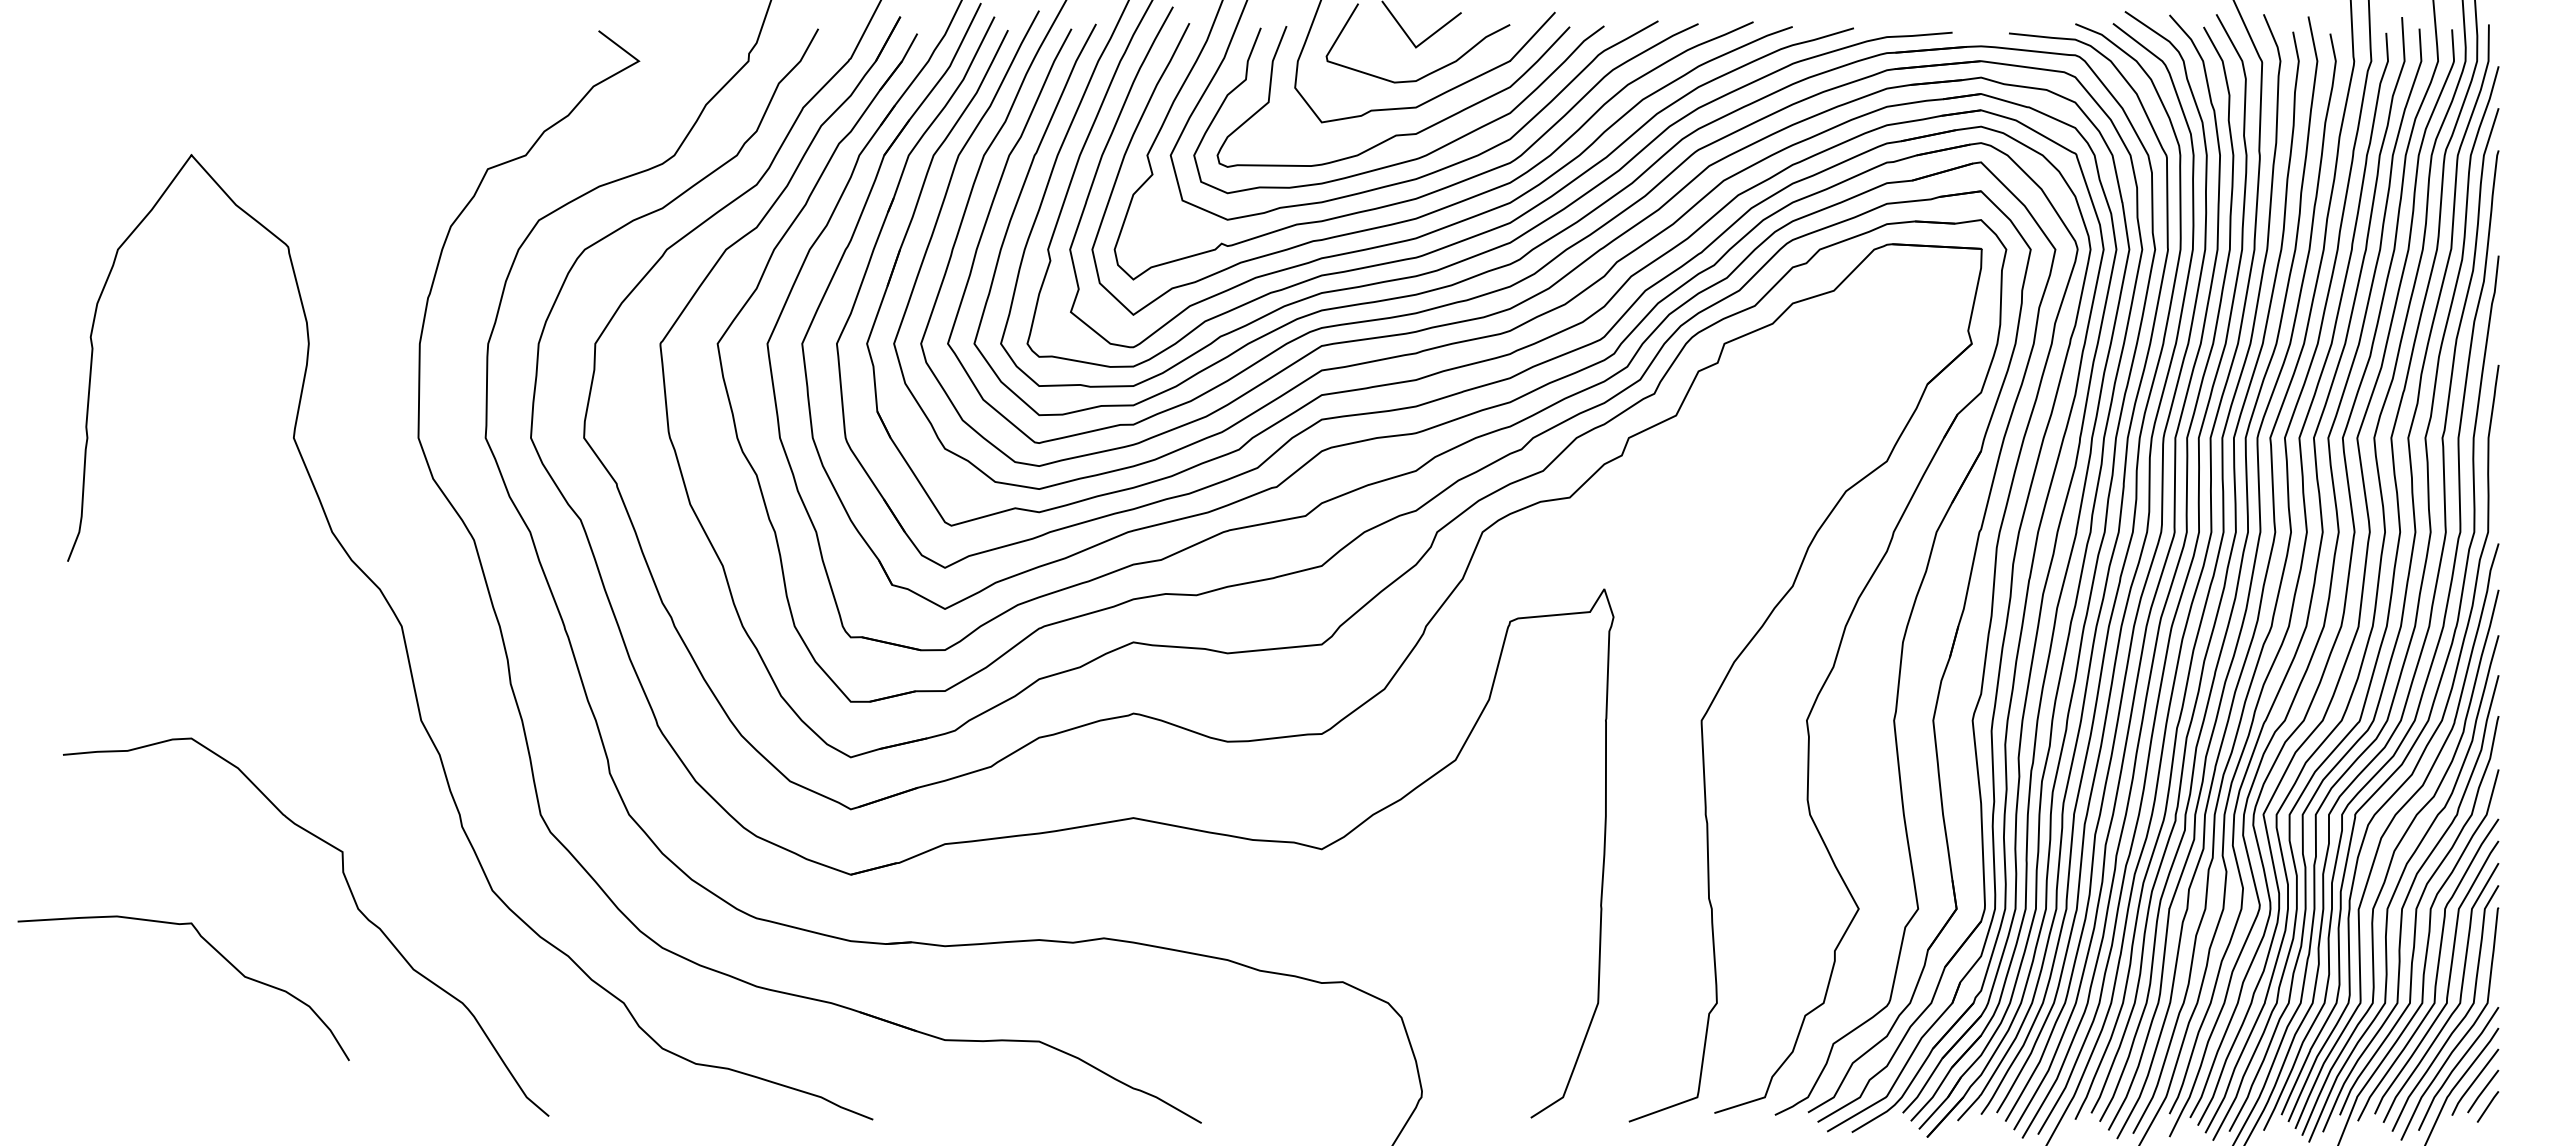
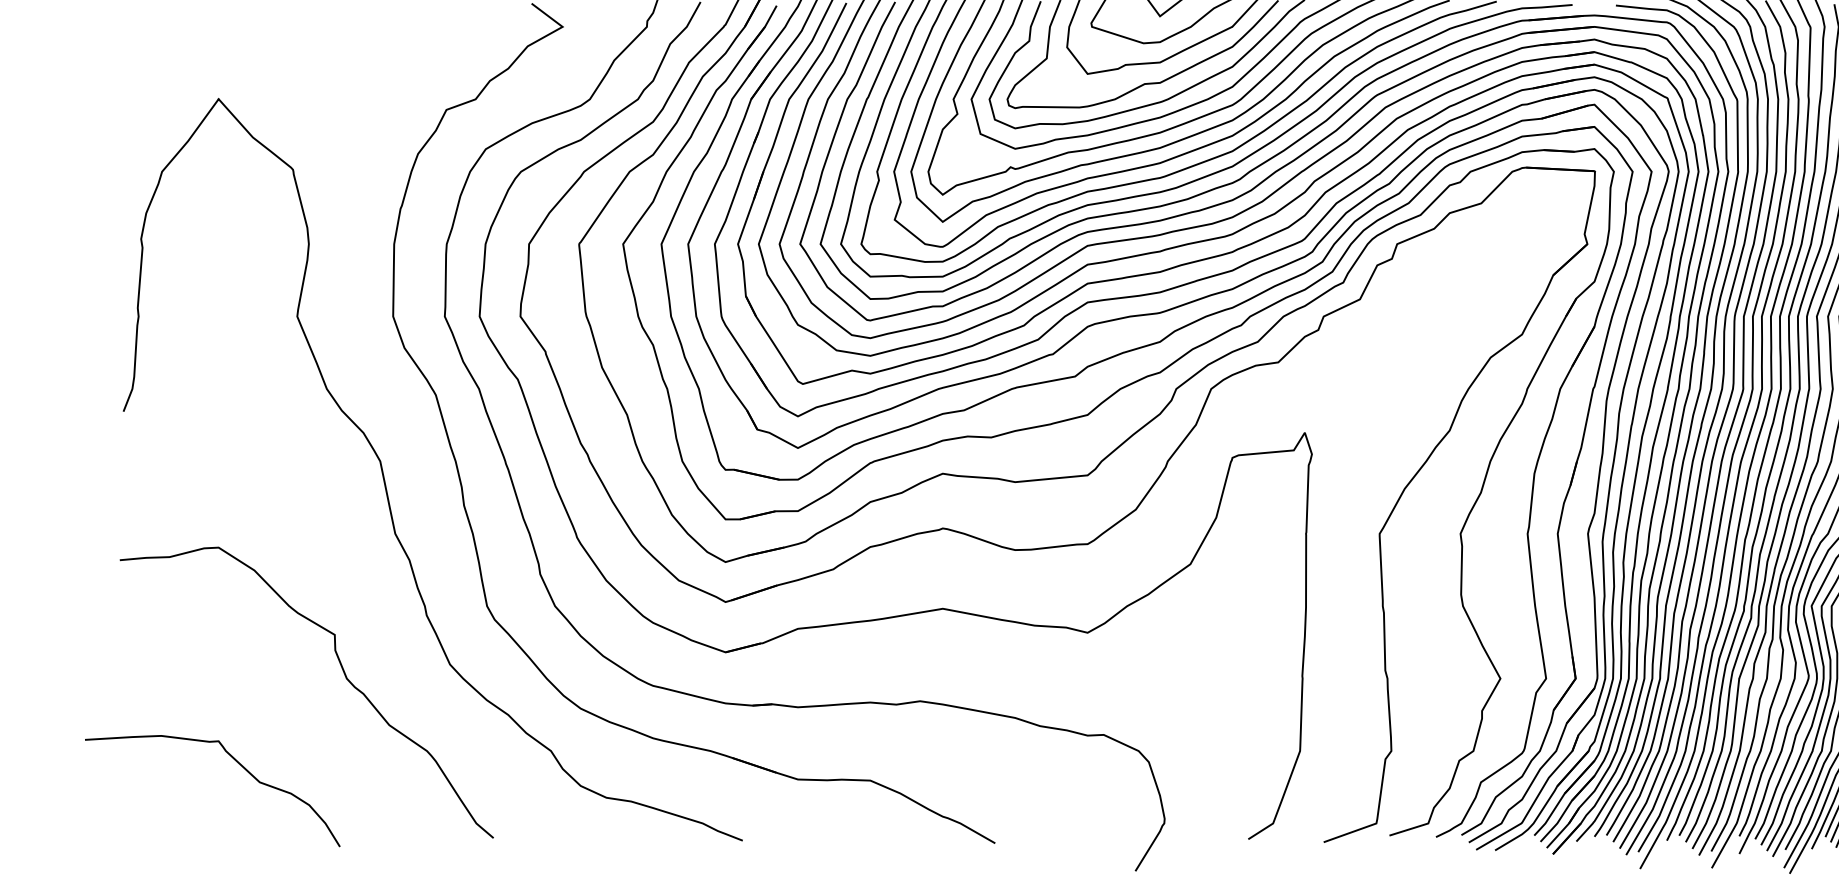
curve: (213, 949) -> (235, 761), moved

